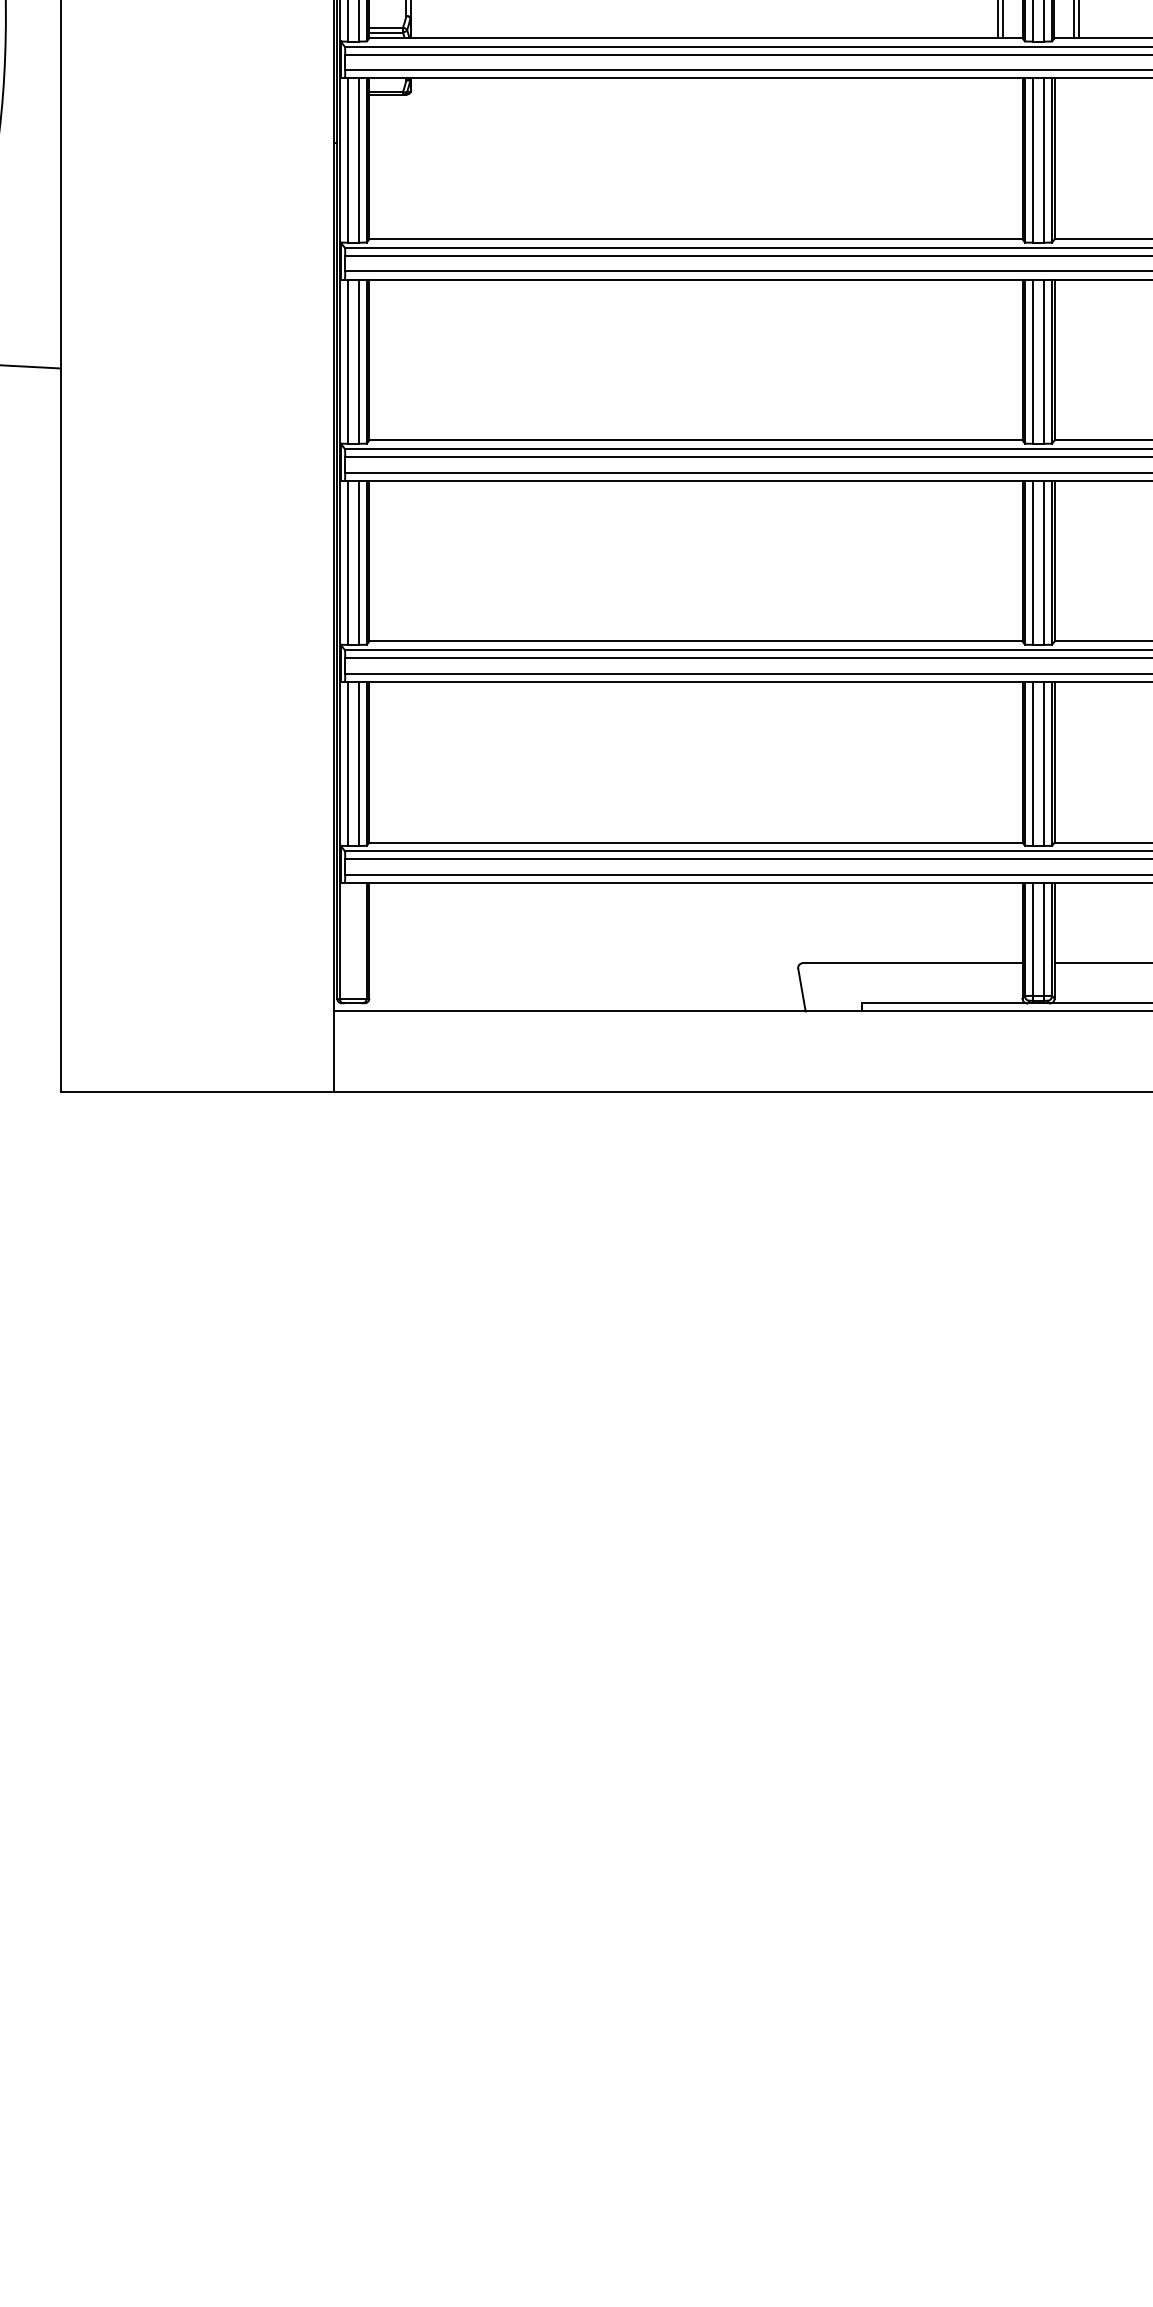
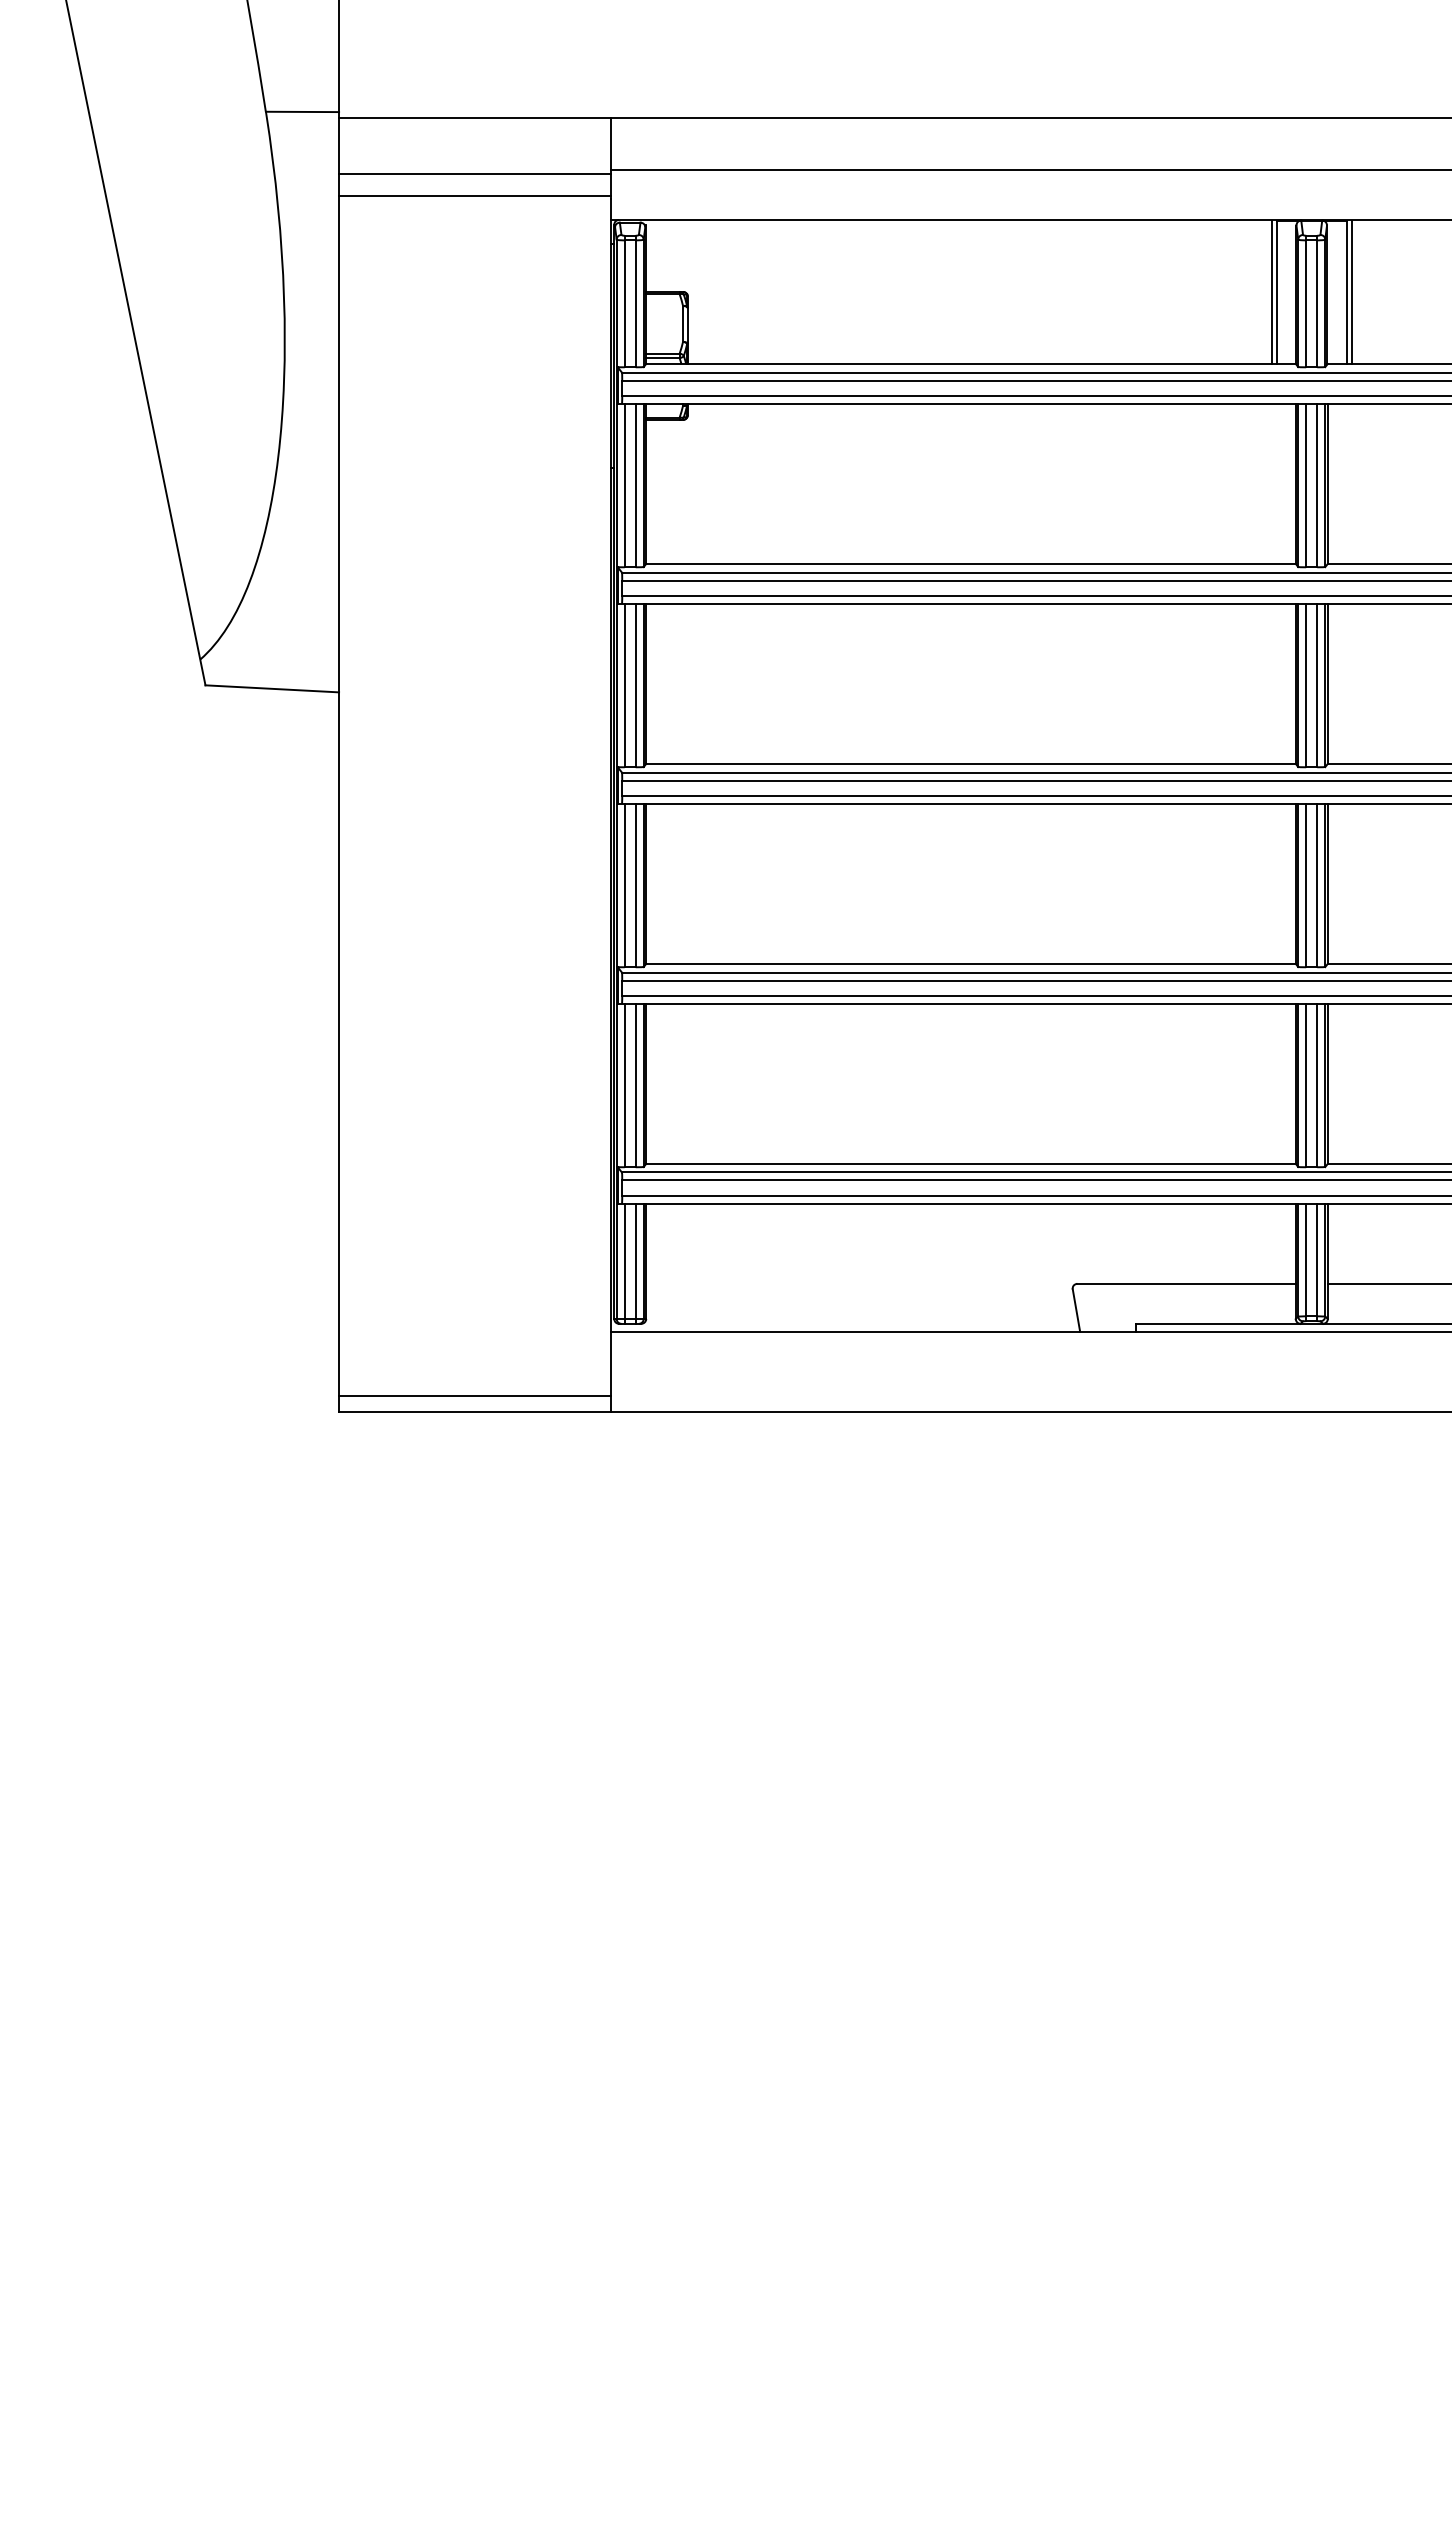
line: (347, 942) -> (624, 1263), added
line: (358, 942) -> (635, 1263), added
line: (197, 1075) -> (475, 1395), added

